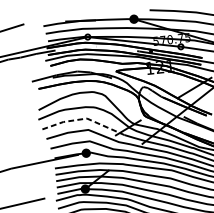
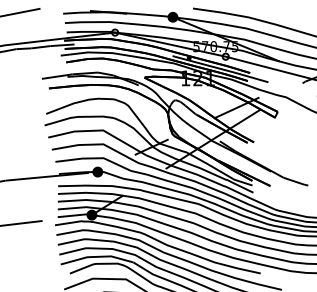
line: (84, 118) -> (100, 130), dashed -> solid

